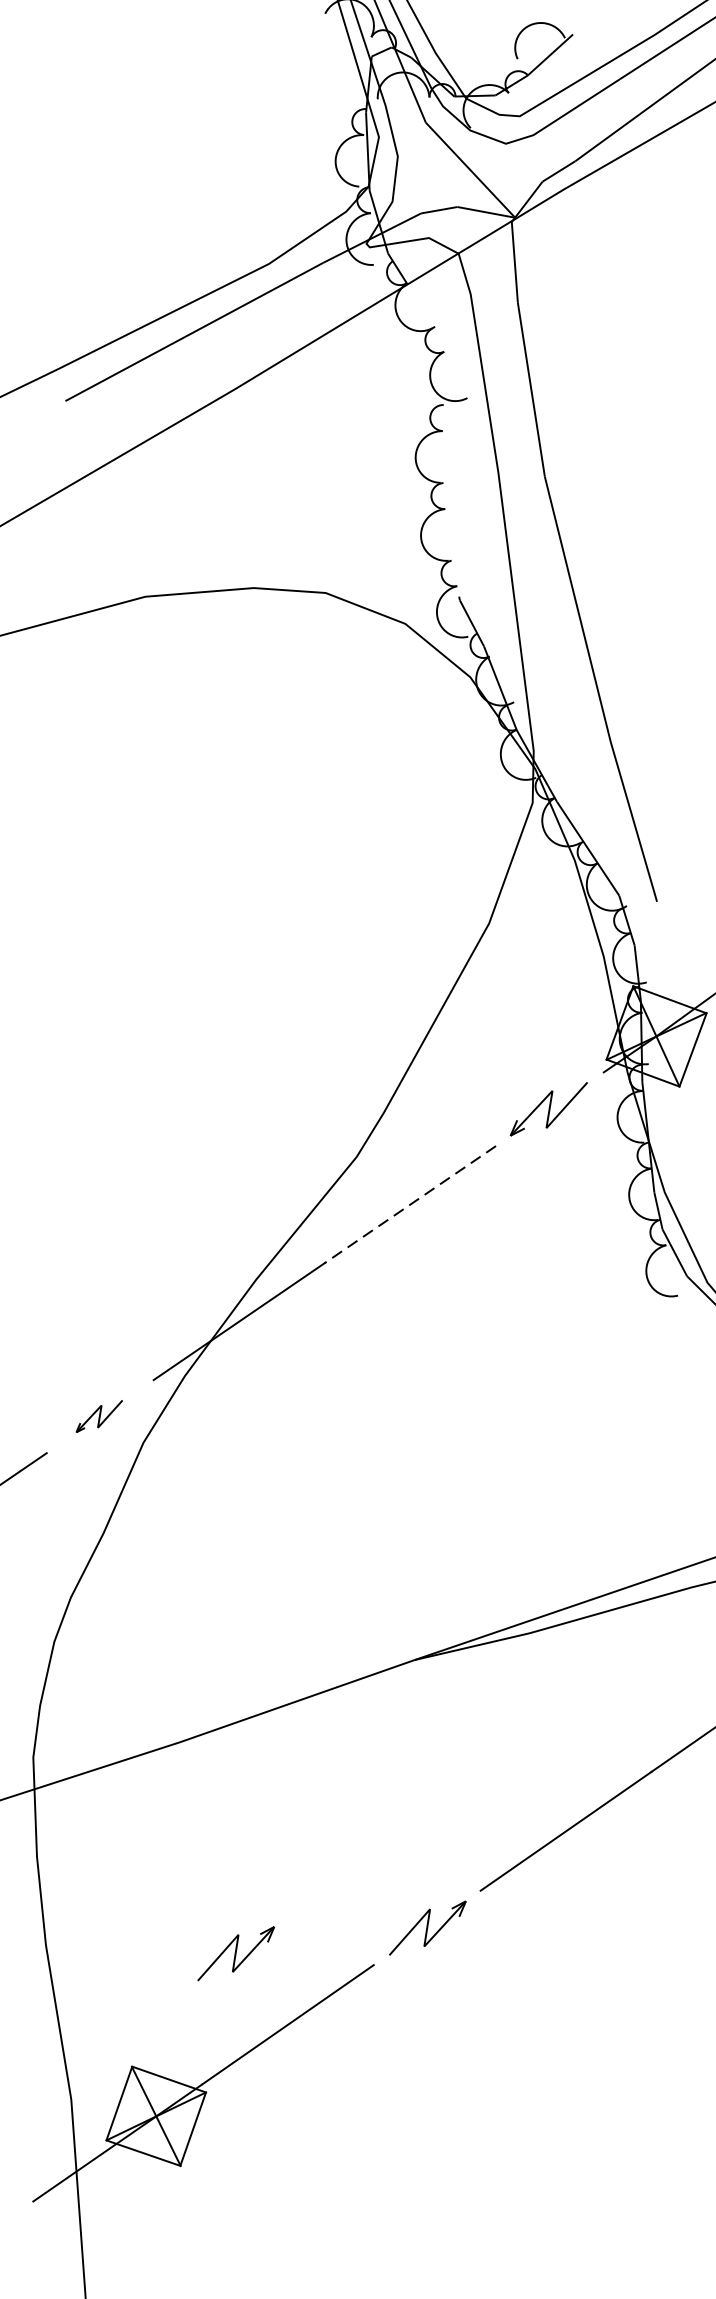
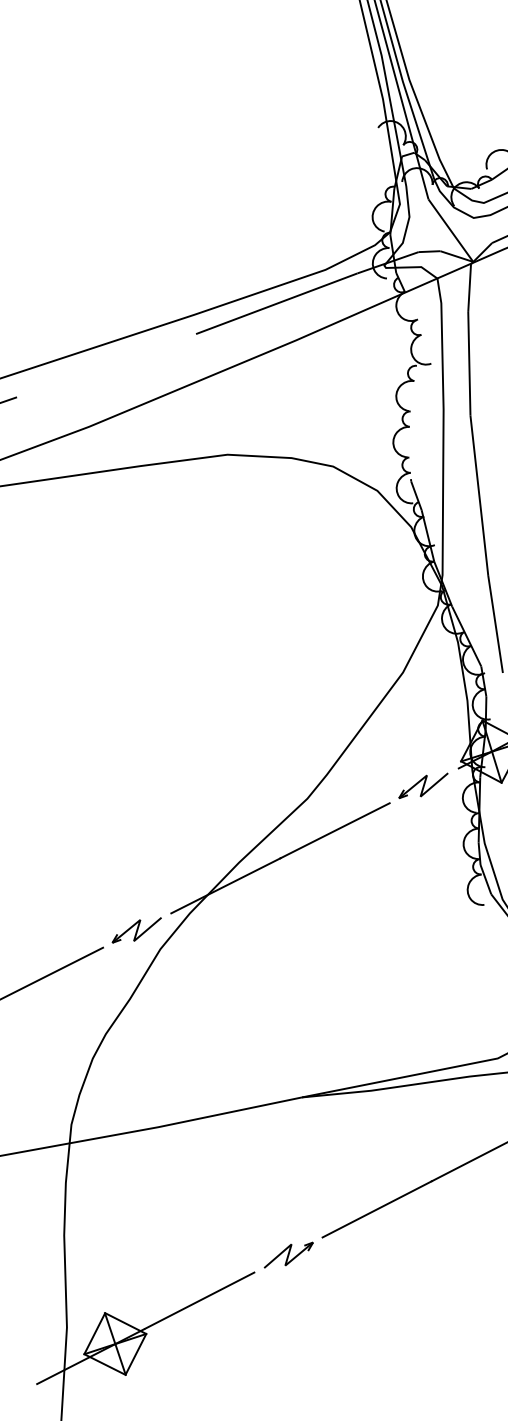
line: (409, 1205) -> (334, 831), dashed -> solid
part: (99, 1416) -> (136, 930), size x1.67
part: (235, 1952) -> (174, 1254), removed

